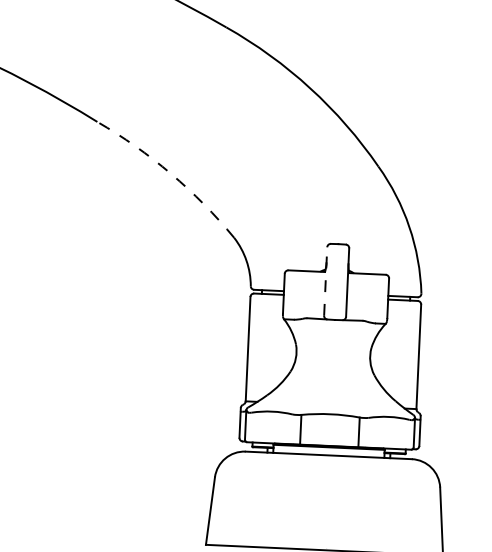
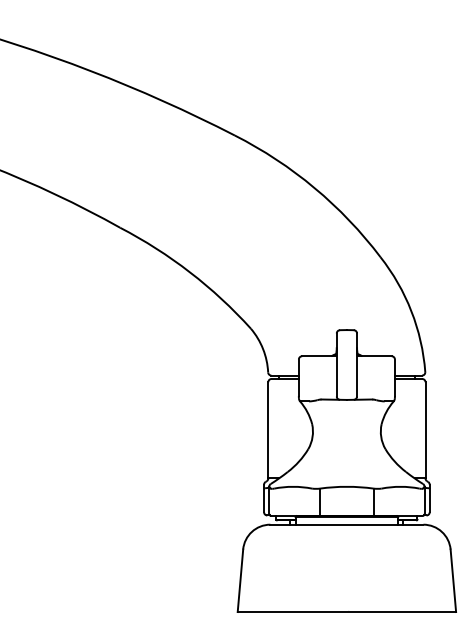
arc: (171, 173) -> (190, 272), dashed -> solid
line: (325, 282) -> (336, 365), dashed -> solid

